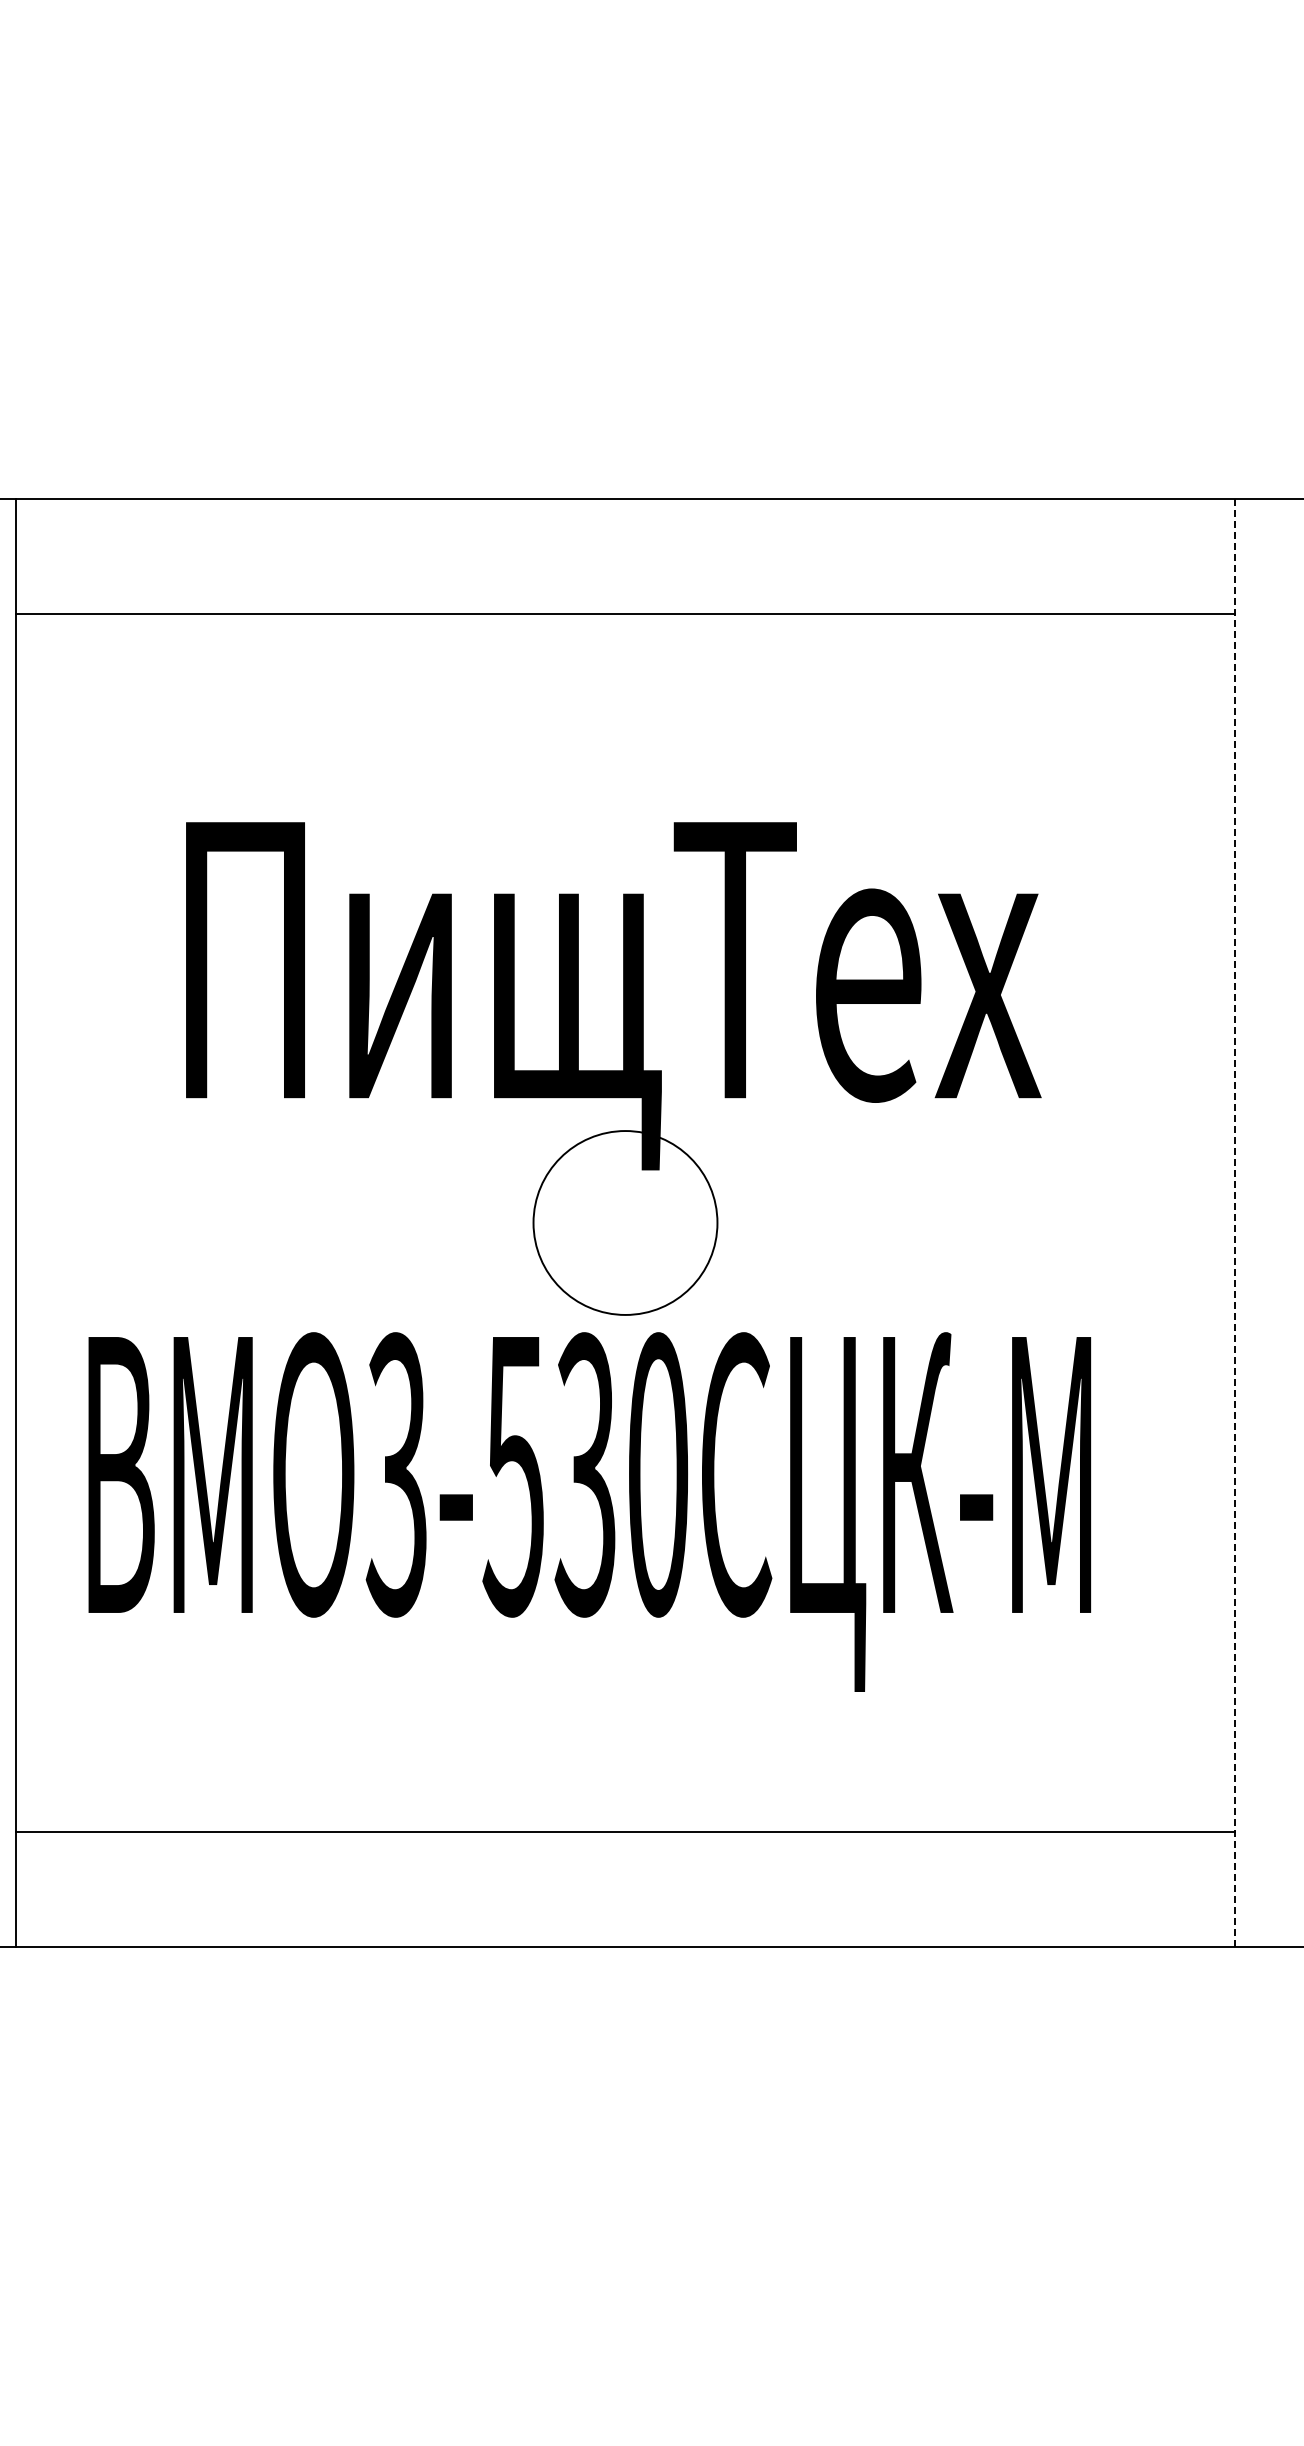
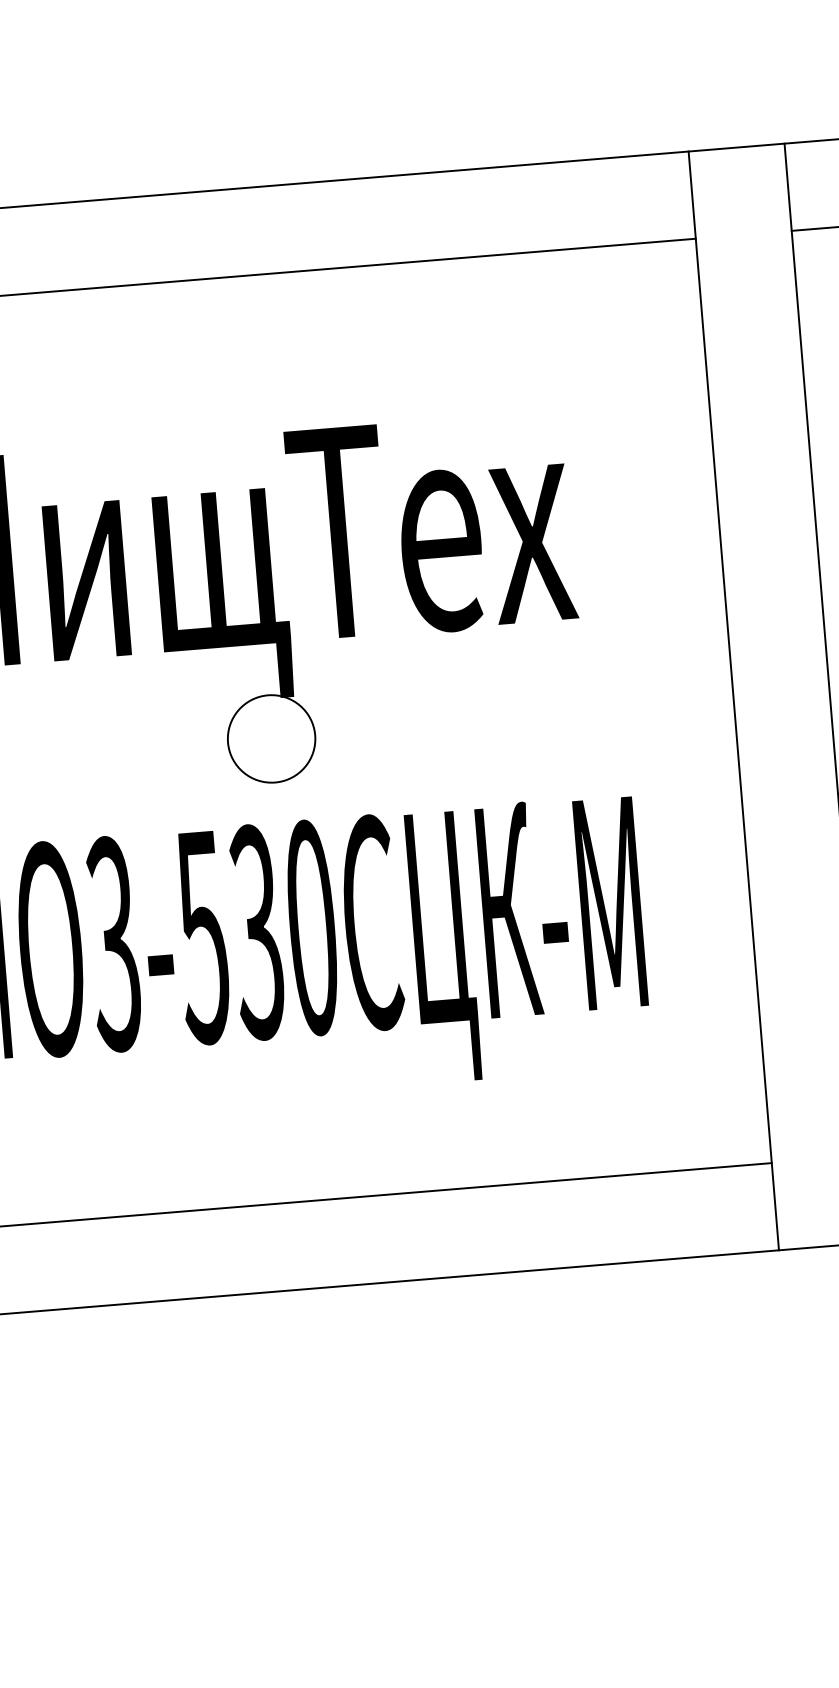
circle: (625, 1222) -> (271, 738), size x0.62
line: (1234, 1223) -> (733, 701), dashed -> solid

